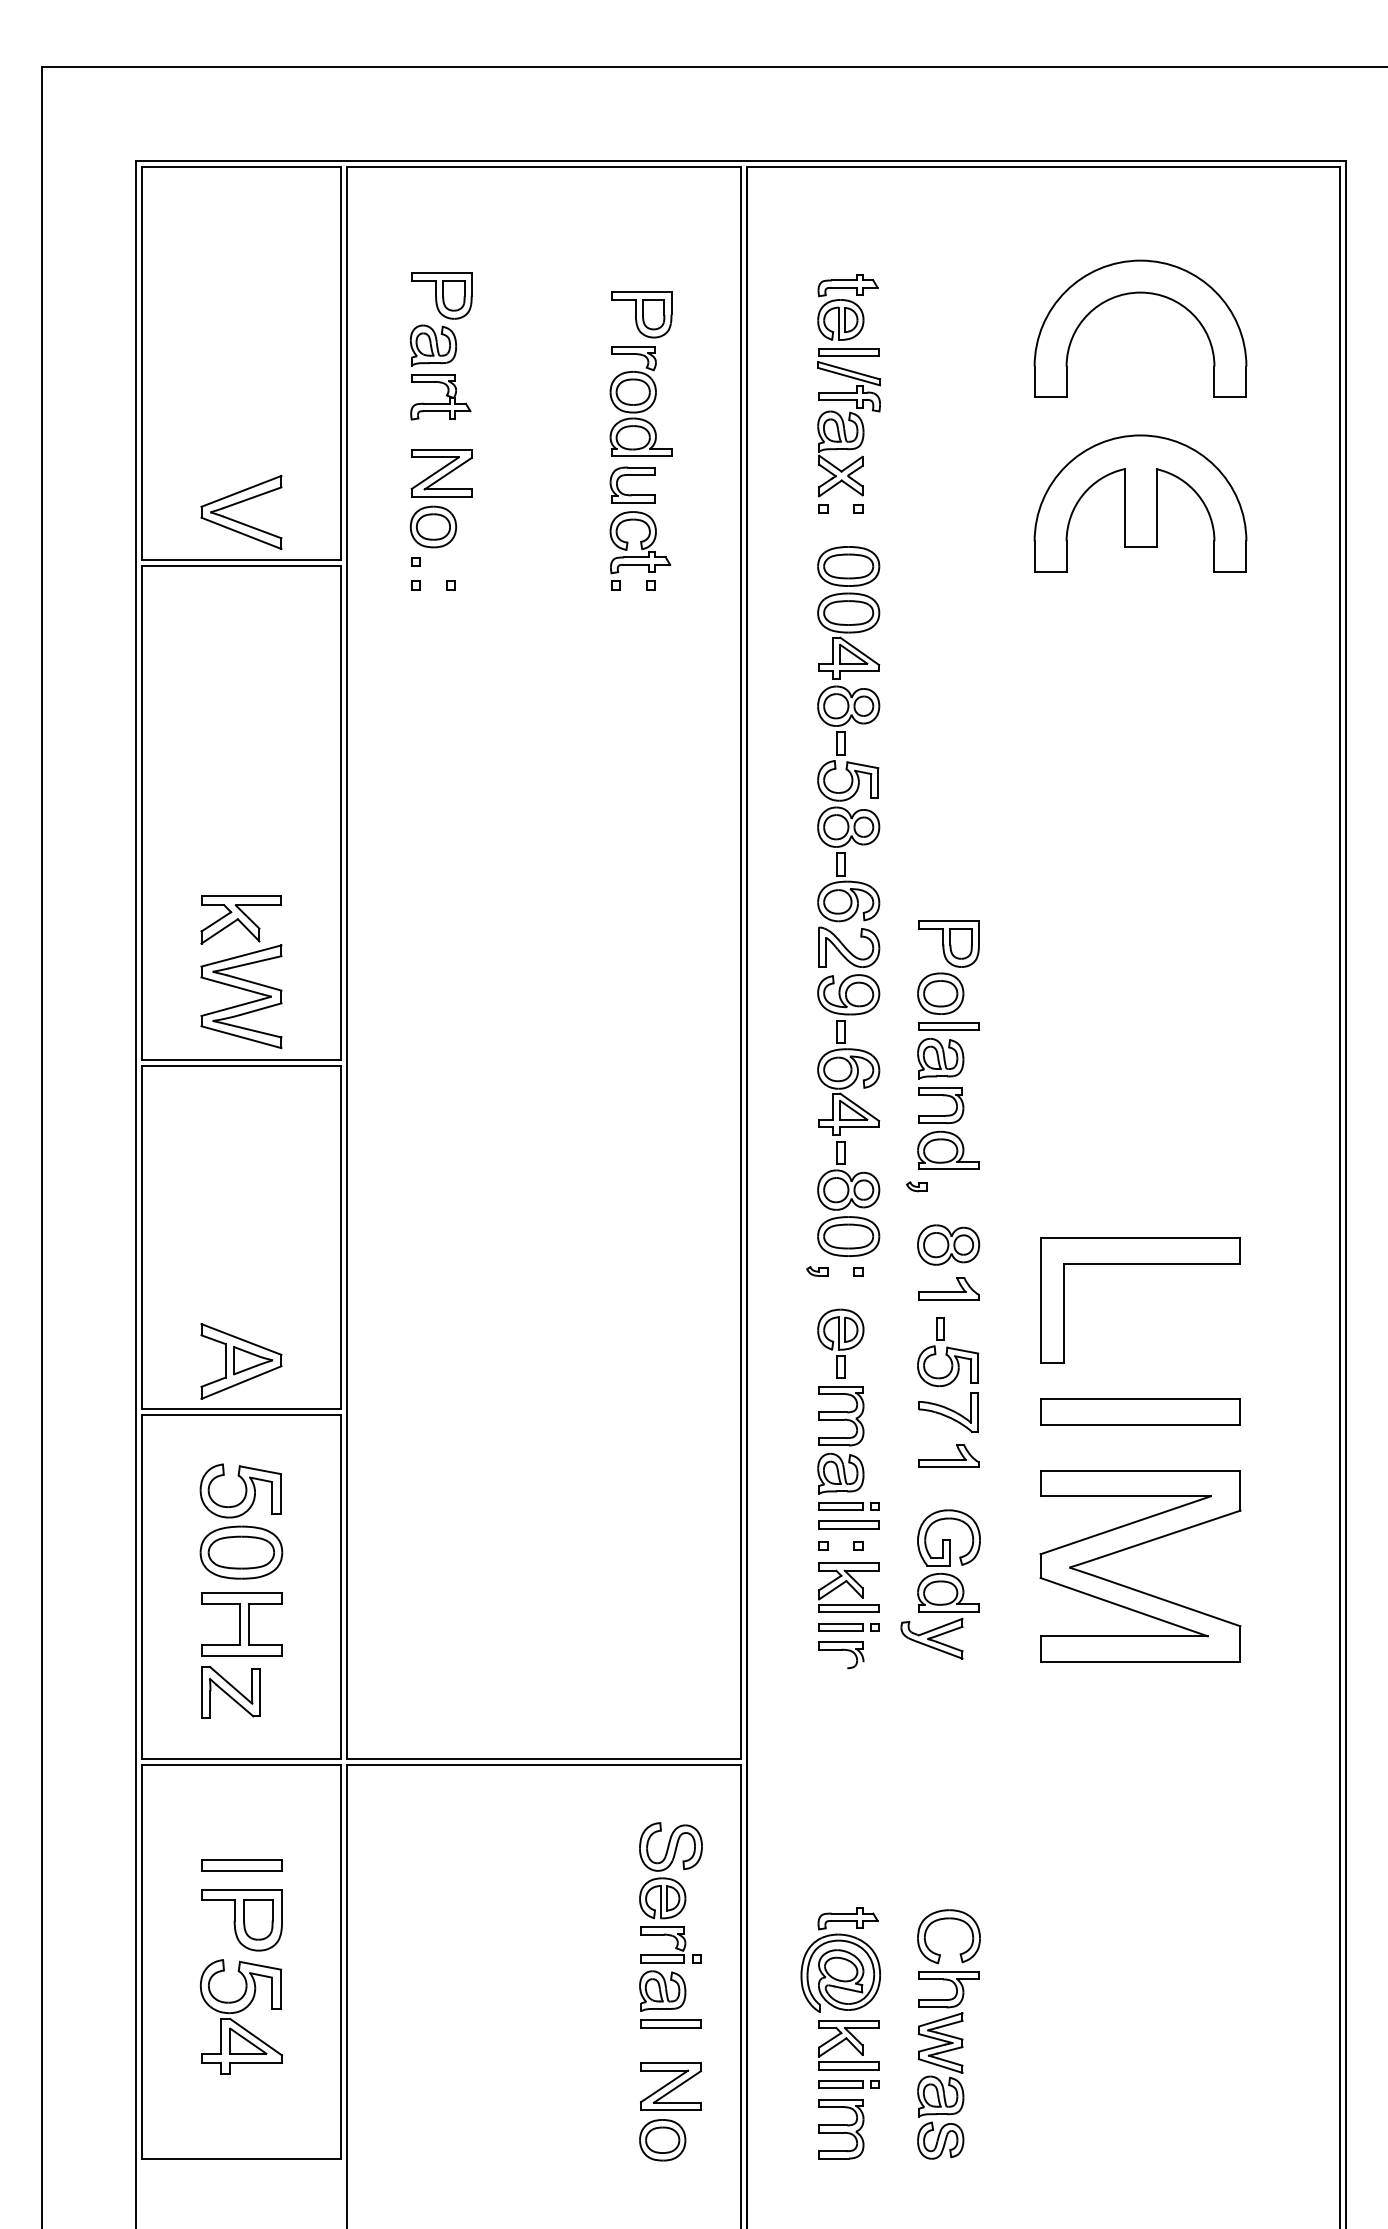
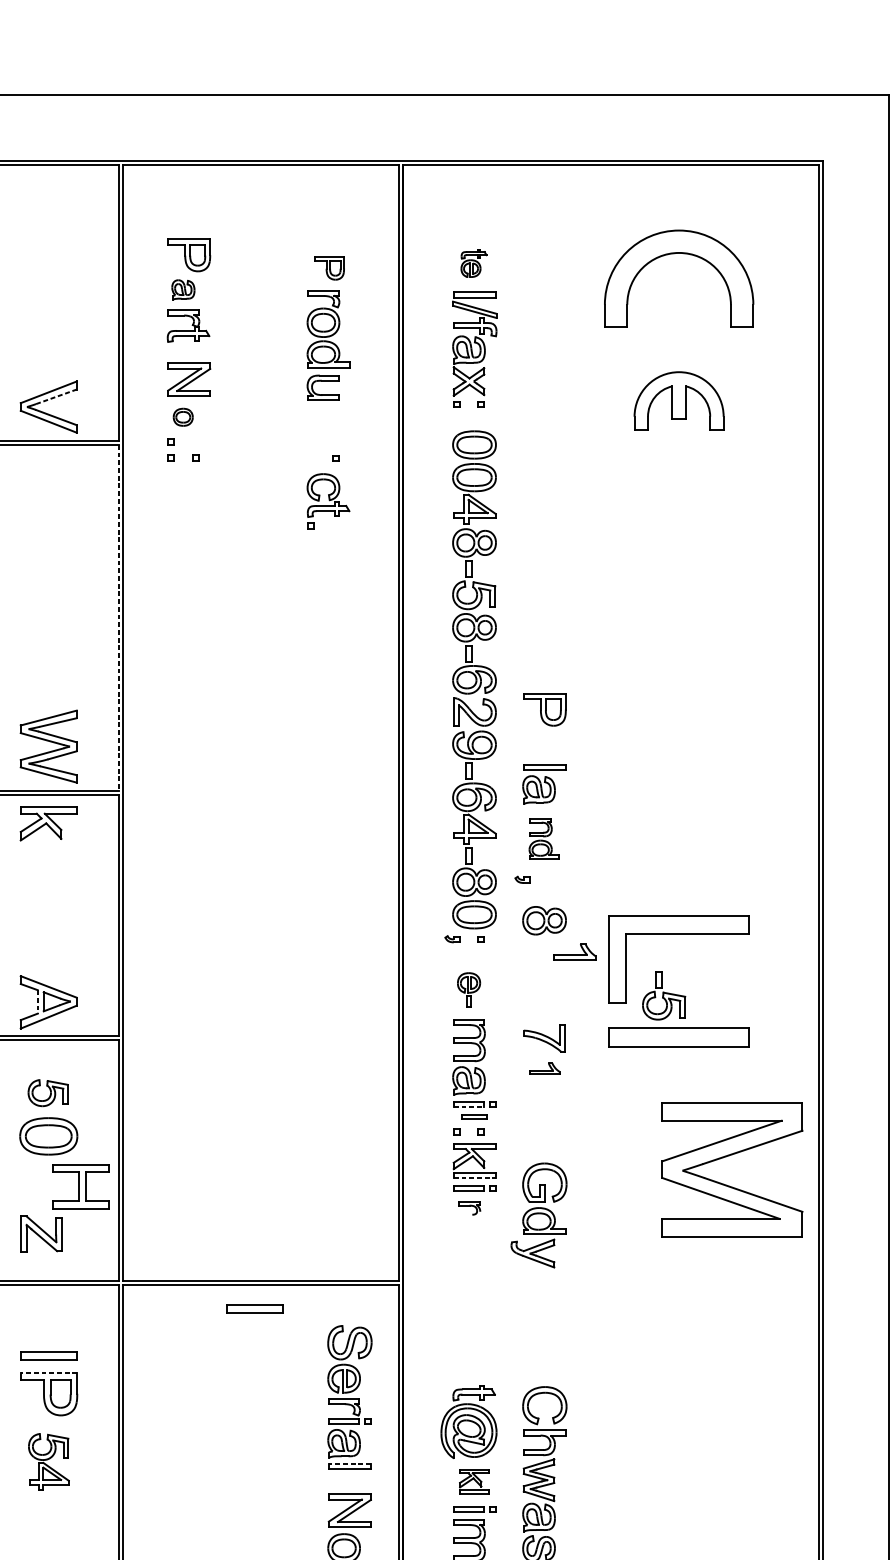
part: (847, 307) -> (473, 263), size x0.6
part: (641, 314) -> (329, 268), size x0.7
part: (433, 345) -> (183, 290), size x0.7
line: (252, 497) -> (56, 396), solid -> dashed
part: (1140, 503) -> (679, 400), size x0.6
part: (432, 526) -> (182, 416), size x0.6
part: (640, 550) -> (328, 501), moved
line: (341, 813) -> (118, 618), solid -> dashed
part: (240, 919) -> (48, 823), moved
part: (940, 993) -> (538, 744), removed
part: (948, 1128) -> (544, 839), size x0.7
part: (948, 1288) -> (574, 951), moved
part: (840, 1343) -> (468, 989), size x0.7
part: (948, 1352) -> (664, 996), moved
line: (225, 1360) -> (37, 1001), solid -> dashed
part: (948, 1455) -> (544, 1068), size x0.7
part: (240, 1490) -> (48, 1092), size x0.7
line: (840, 1510) -> (468, 1106), solid -> dashed
part: (848, 1524) -> (474, 1116), size x0.6
part: (1134, 1547) -> (728, 1156), moved
part: (940, 1584) -> (538, 1215), moved
line: (849, 1612) -> (475, 1178), solid -> dashed
part: (241, 1624) -> (80, 1186), moved
part: (841, 1655) -> (469, 1208), size x0.7
part: (535, 1798) -> (254, 1308), added
line: (242, 1889) -> (49, 1372), solid -> dashed
part: (241, 2016) -> (48, 1461), size x0.7
line: (670, 2020) -> (349, 1464), solid -> dashed
part: (848, 2045) -> (474, 1481), size x0.7

